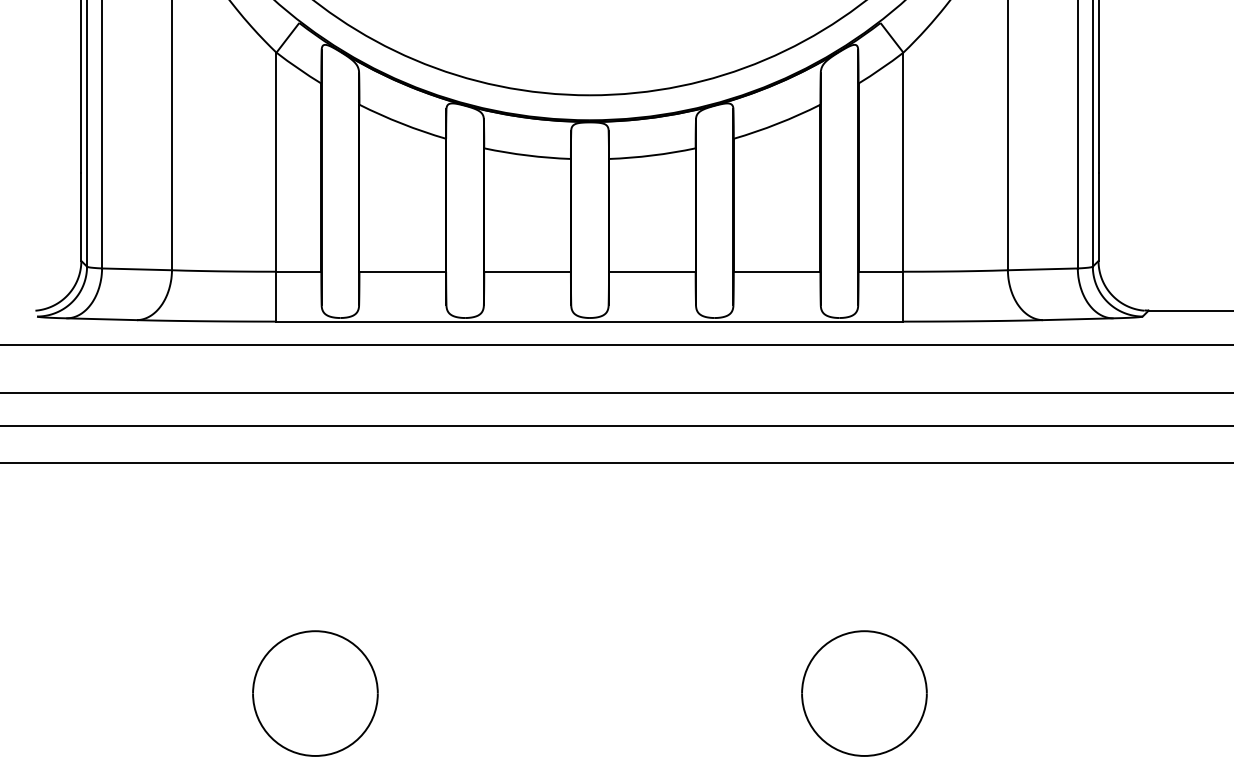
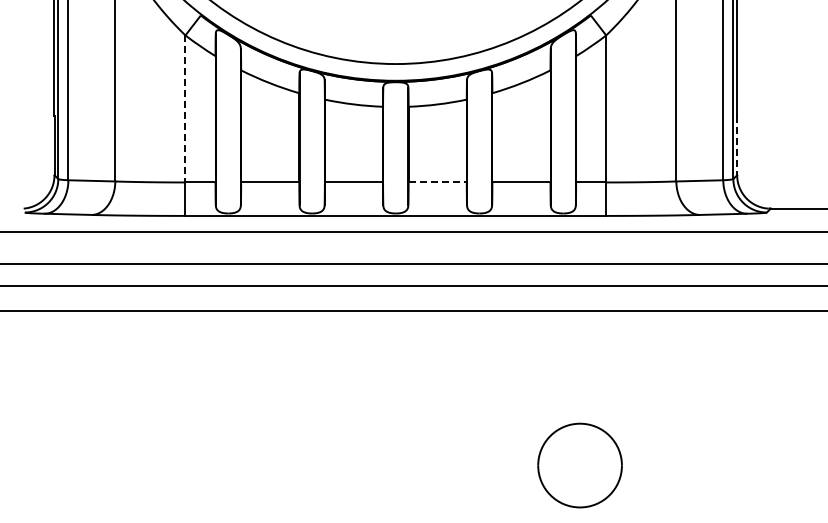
line: (276, 161) -> (185, 108), solid -> dashed
line: (1099, 216) -> (737, 145), solid -> dashed
line: (653, 271) -> (438, 182), solid -> dashed
part: (315, 693) -> (211, 465), removed

